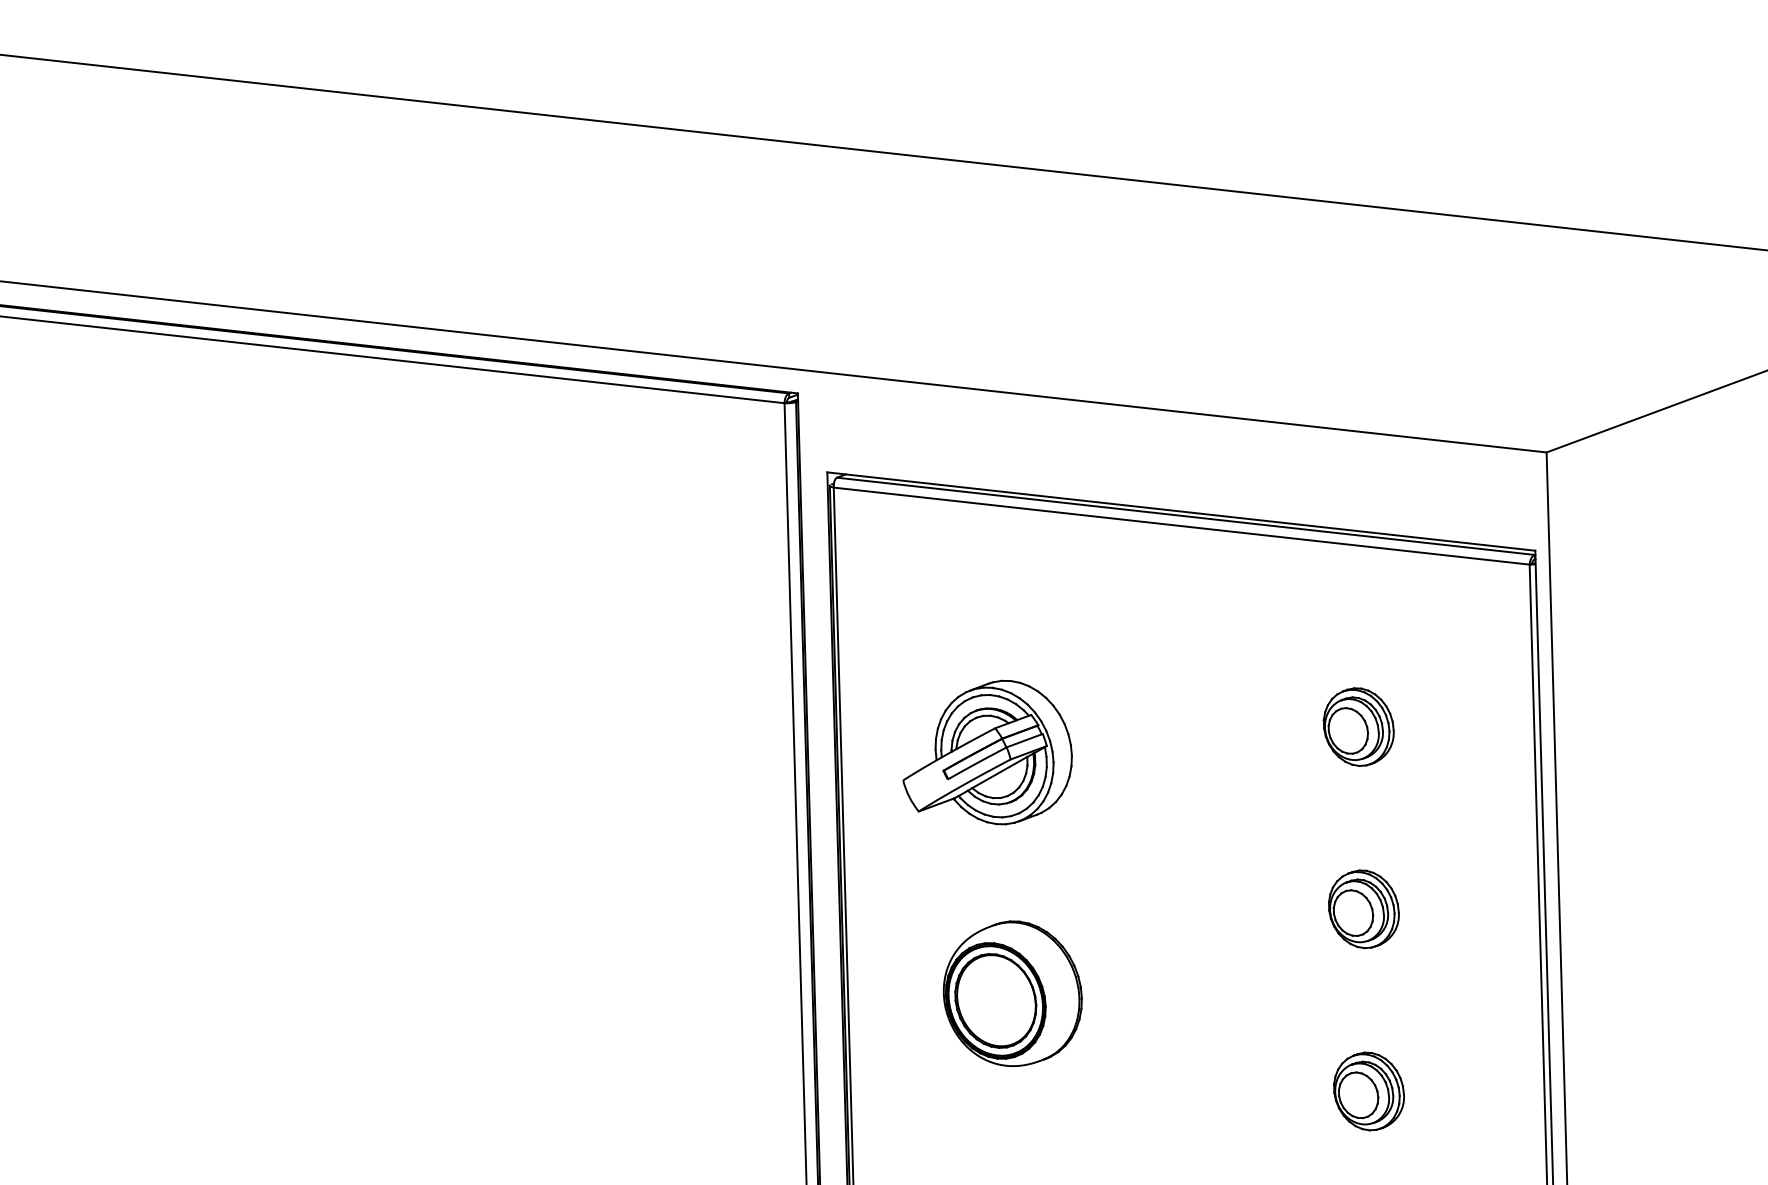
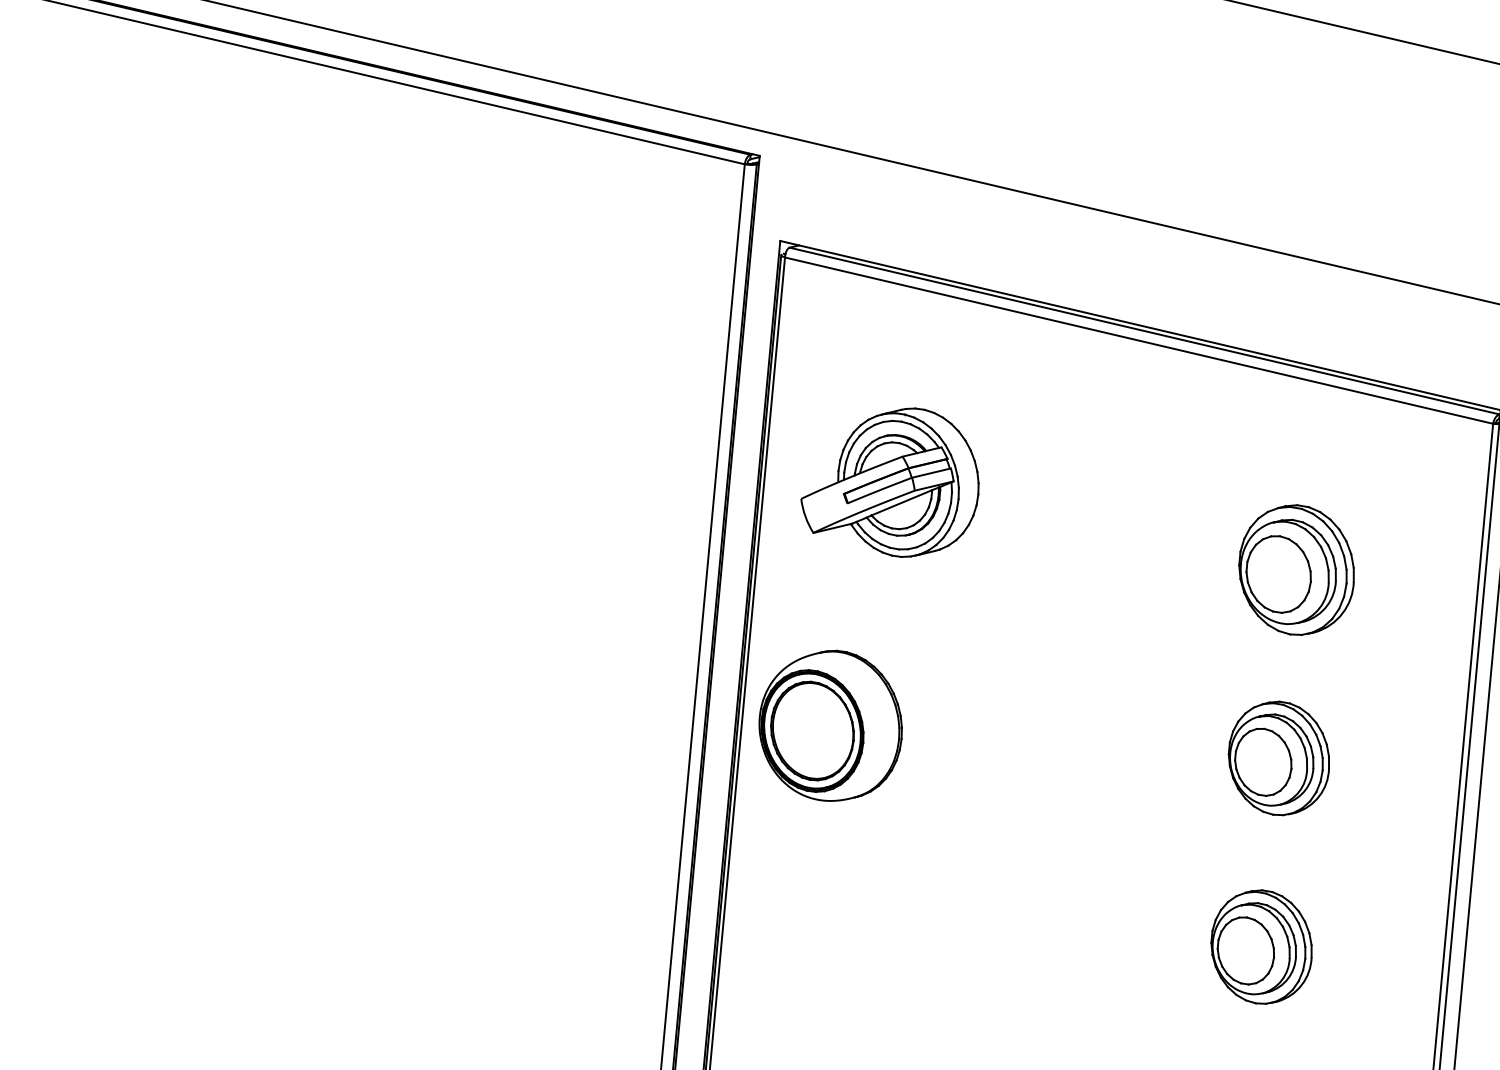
part: (1358, 726) -> (1296, 569), size x1.6
part: (987, 752) -> (891, 480), moved
part: (1363, 909) -> (1278, 758), size x1.4
part: (1012, 993) -> (830, 725), moved
part: (1368, 1091) -> (1261, 947), size x1.4

